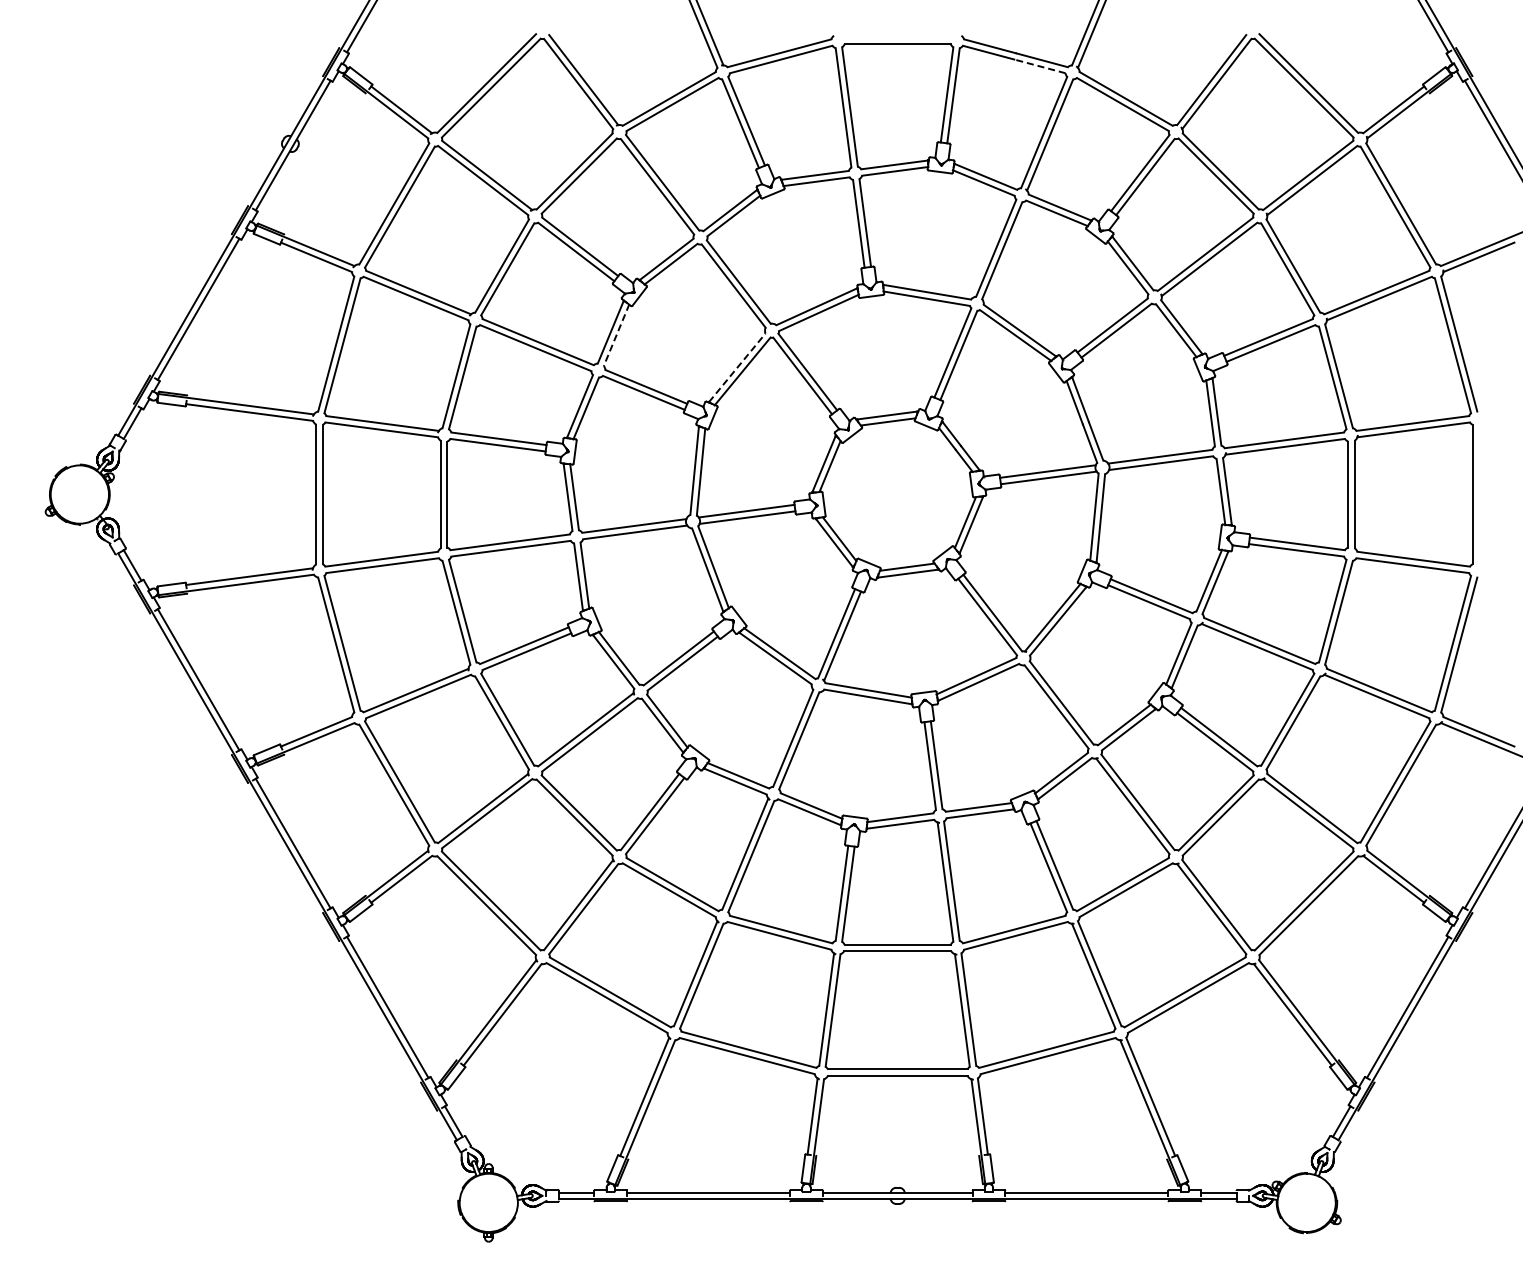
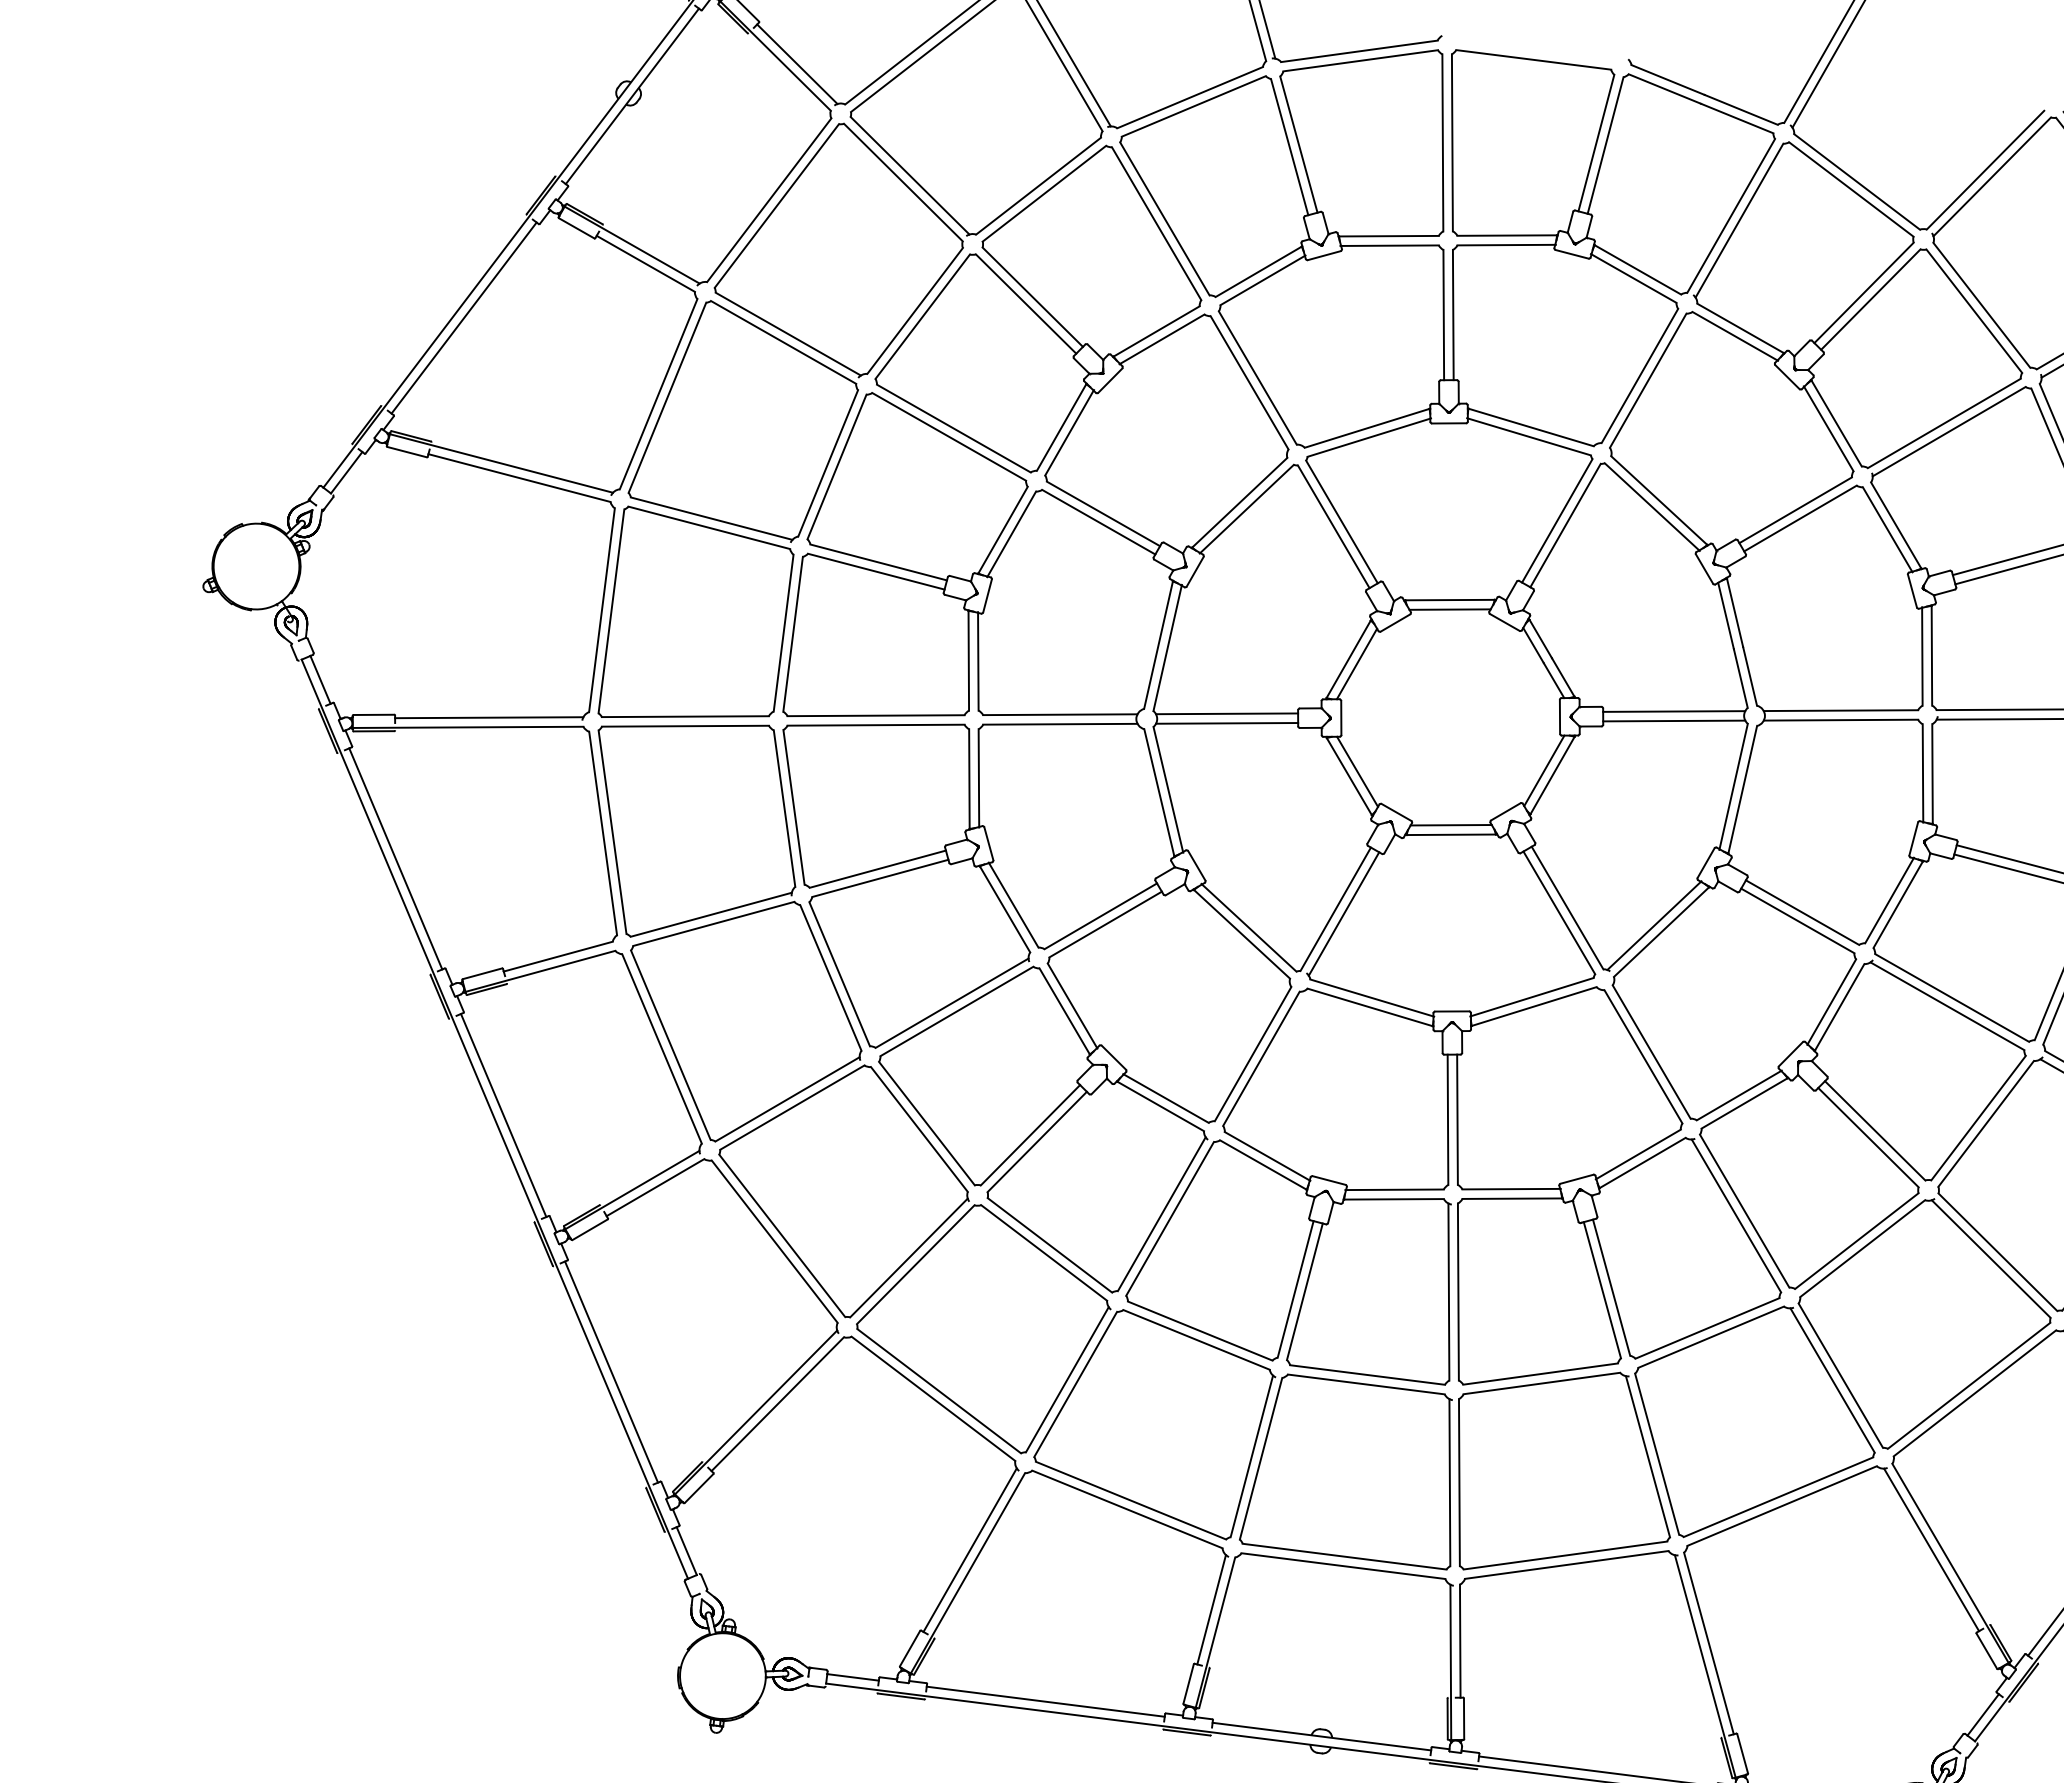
line: (1039, 66) -> (1736, 118), dashed -> solid
line: (616, 335) -> (1069, 433), dashed -> solid
line: (737, 367) -> (1240, 502), dashed -> solid

